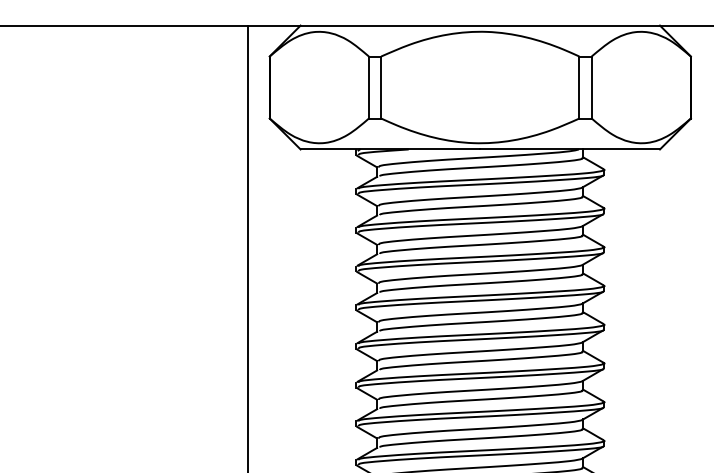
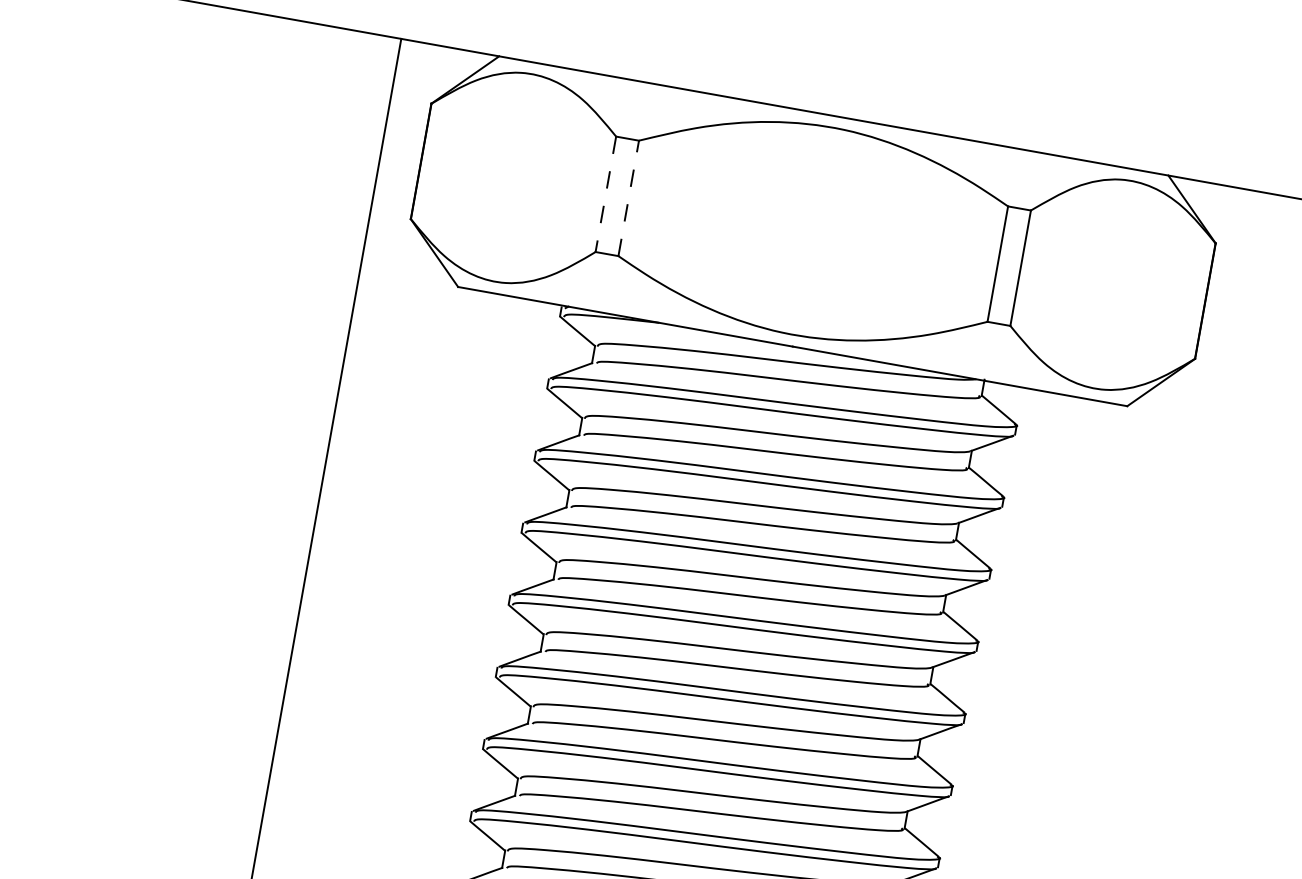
line: (368, 87) -> (605, 194), solid -> dashed
line: (381, 87) -> (629, 198), solid -> dashed

